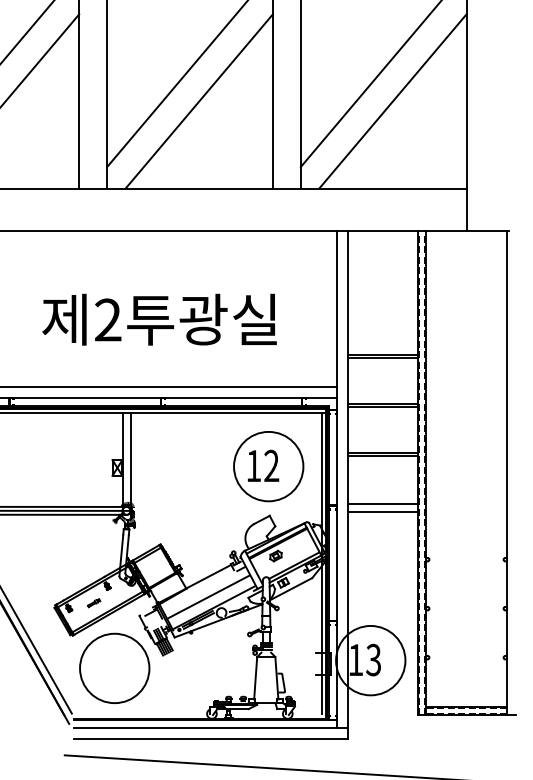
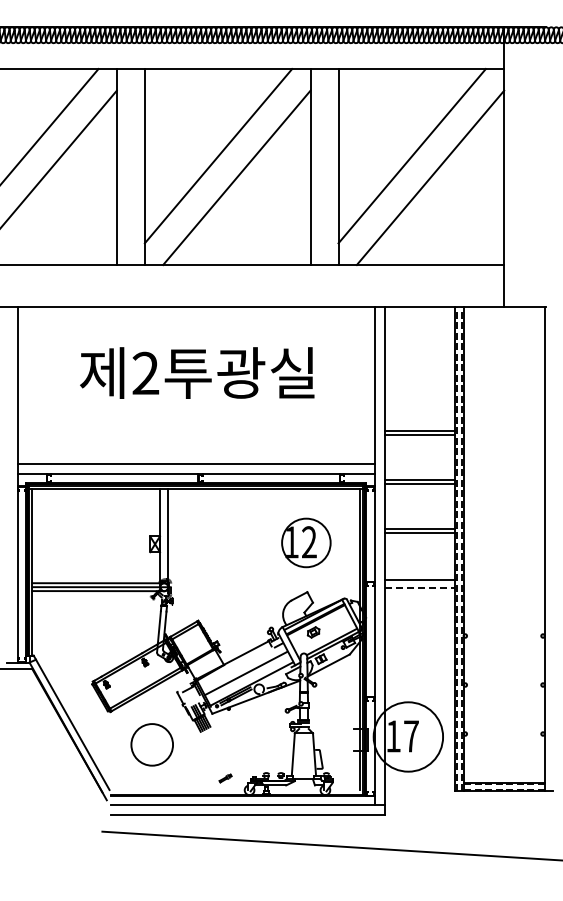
text: (159, 319) -> (197, 372), moved
circle: (268, 466) -> (306, 542), size x0.7
line: (382, 512) -> (420, 588), solid -> dashed
part: (93, 603) -> (225, 778), moved
text: (372, 660) -> (410, 736), 13 -> 17
circle: (113, 668) -> (151, 744), size x0.6

